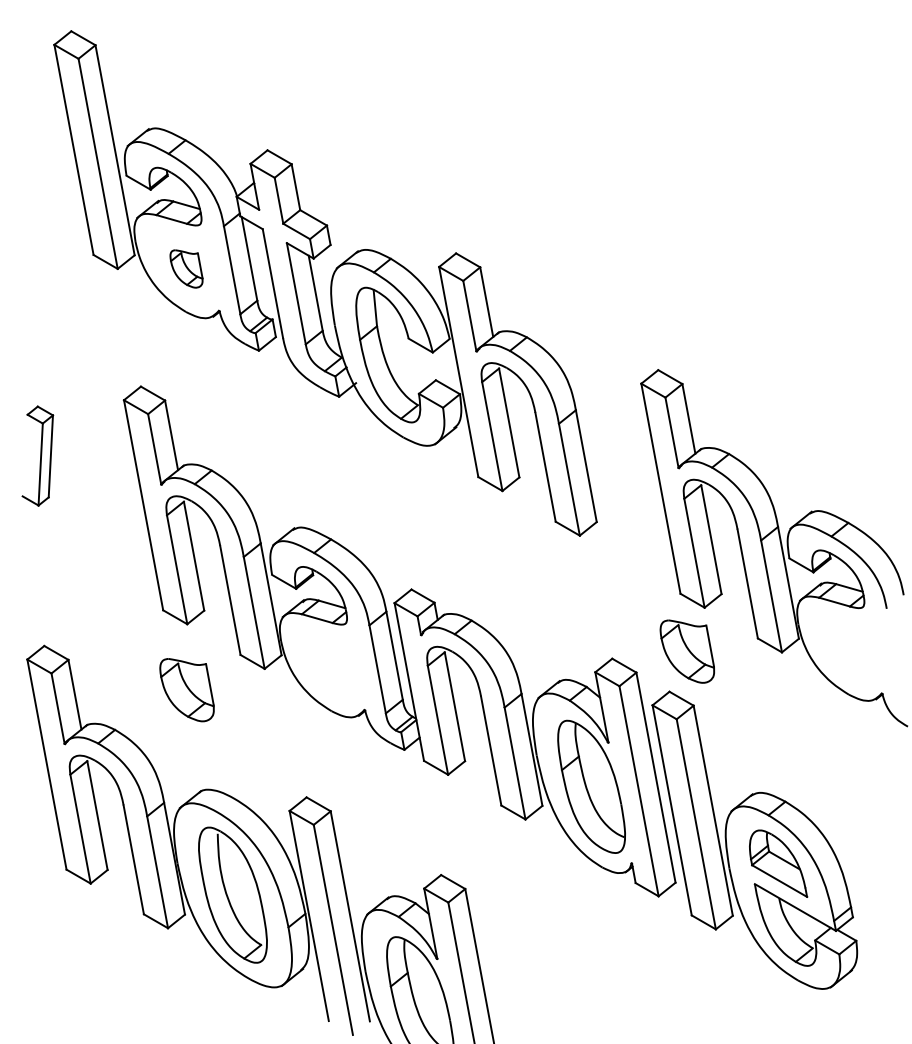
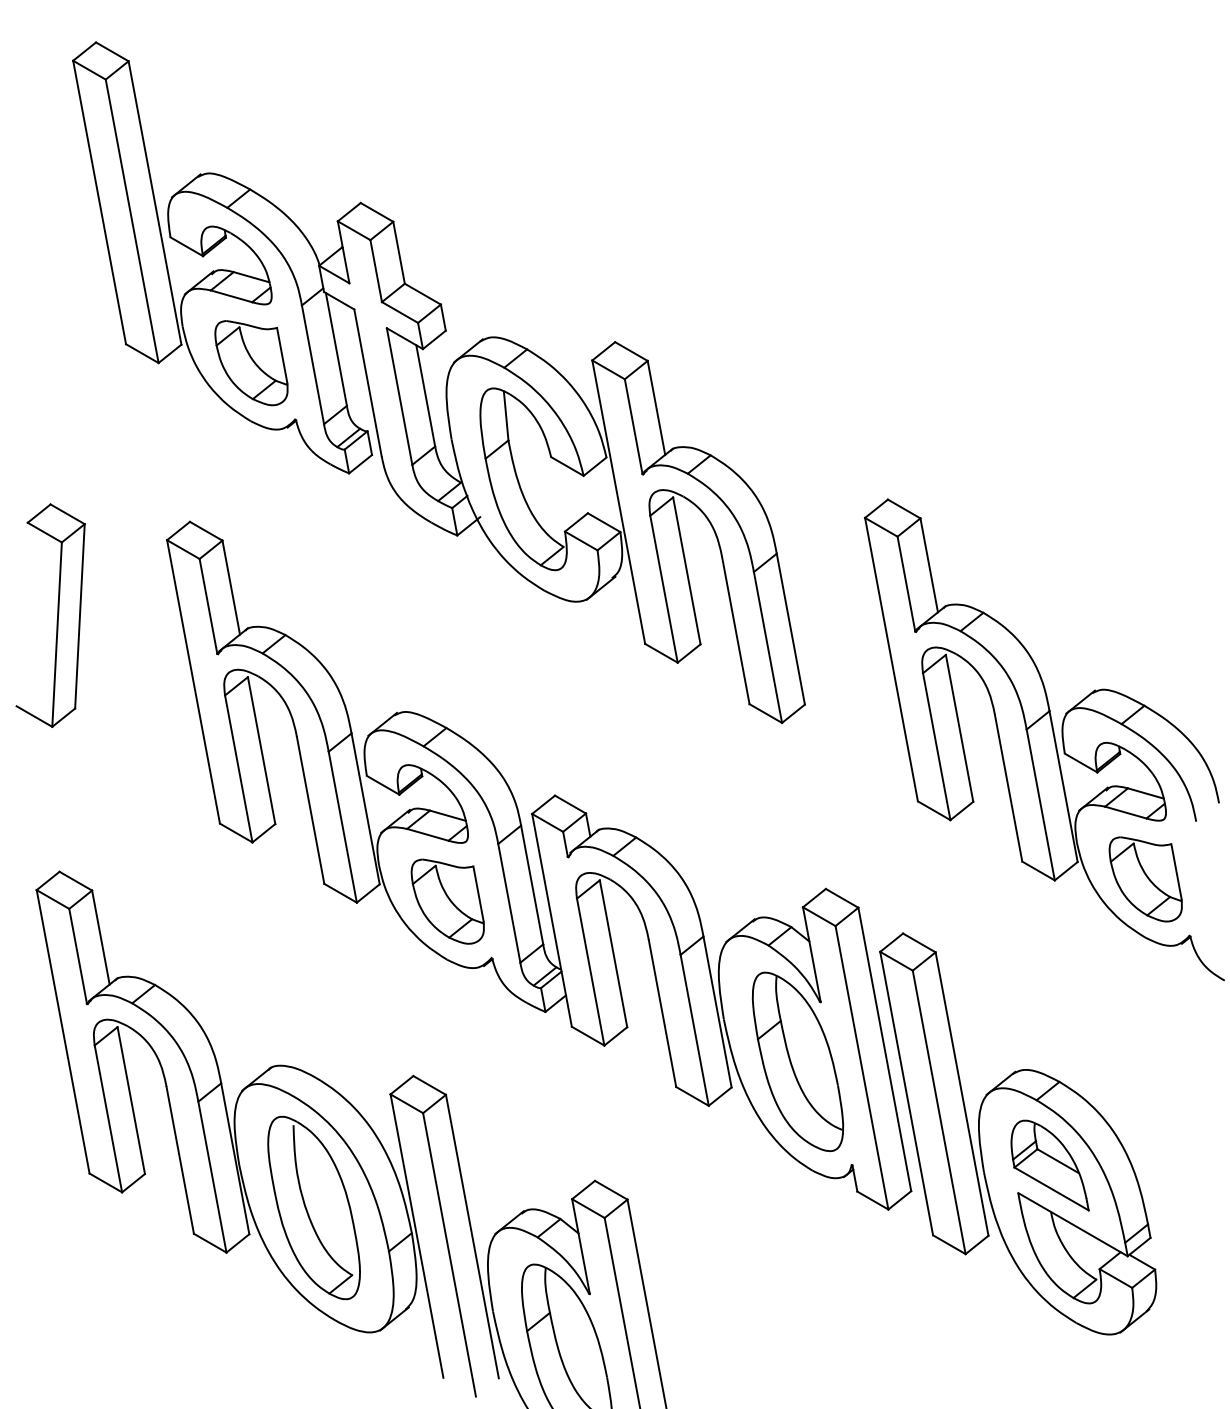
part: (186, 268) -> (251, 362), size x1.67
part: (37, 455) -> (50, 614), size x1.67
part: (686, 651) -> (1144, 879), moved
part: (186, 690) -> (447, 902), moved

